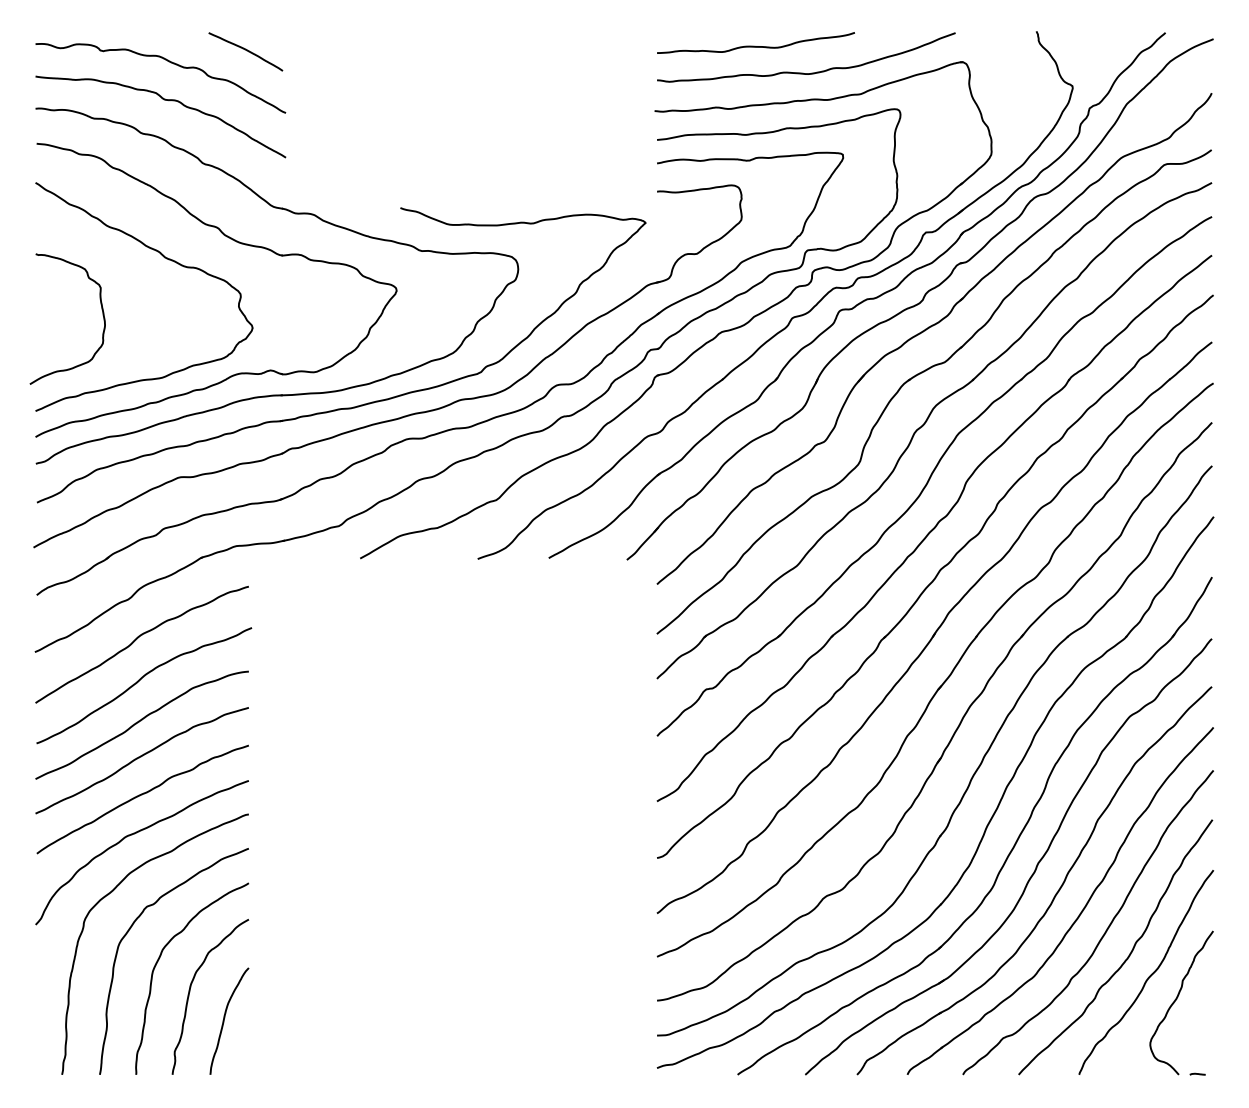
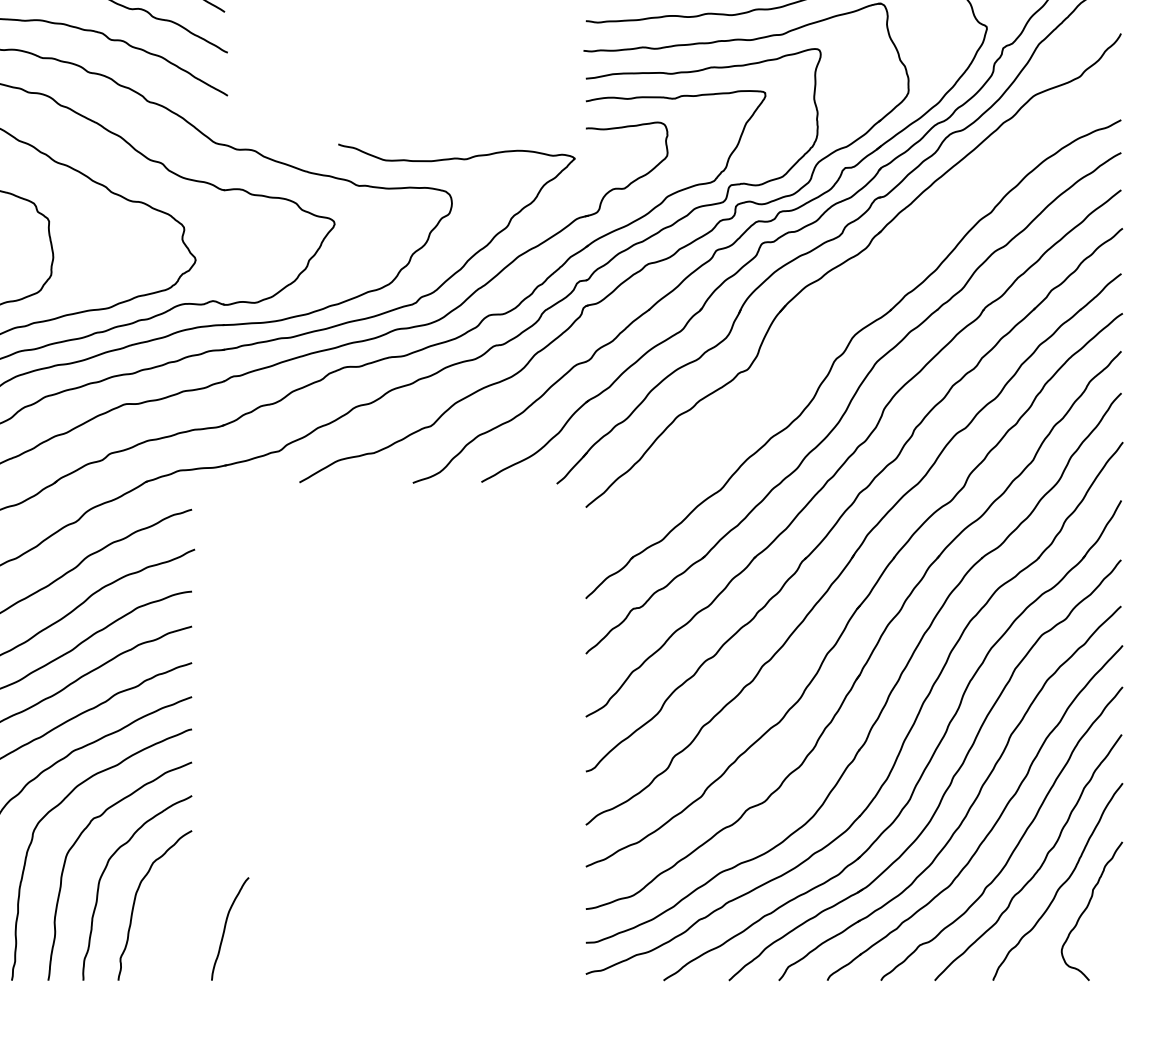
part: (924, 372) -> (843, 303), removed
curve: (225, 1017) -> (226, 925), moved
line: (1197, 1073) -> (1107, 979), removed

